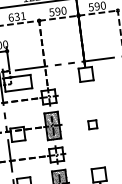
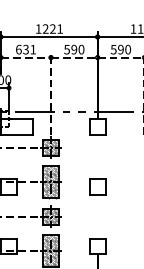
hatch: (48, 96) -> (50, 147), added
part: (92, 124) -> (97, 186), size x1.67
hatch: (56, 154) -> (50, 216), added

